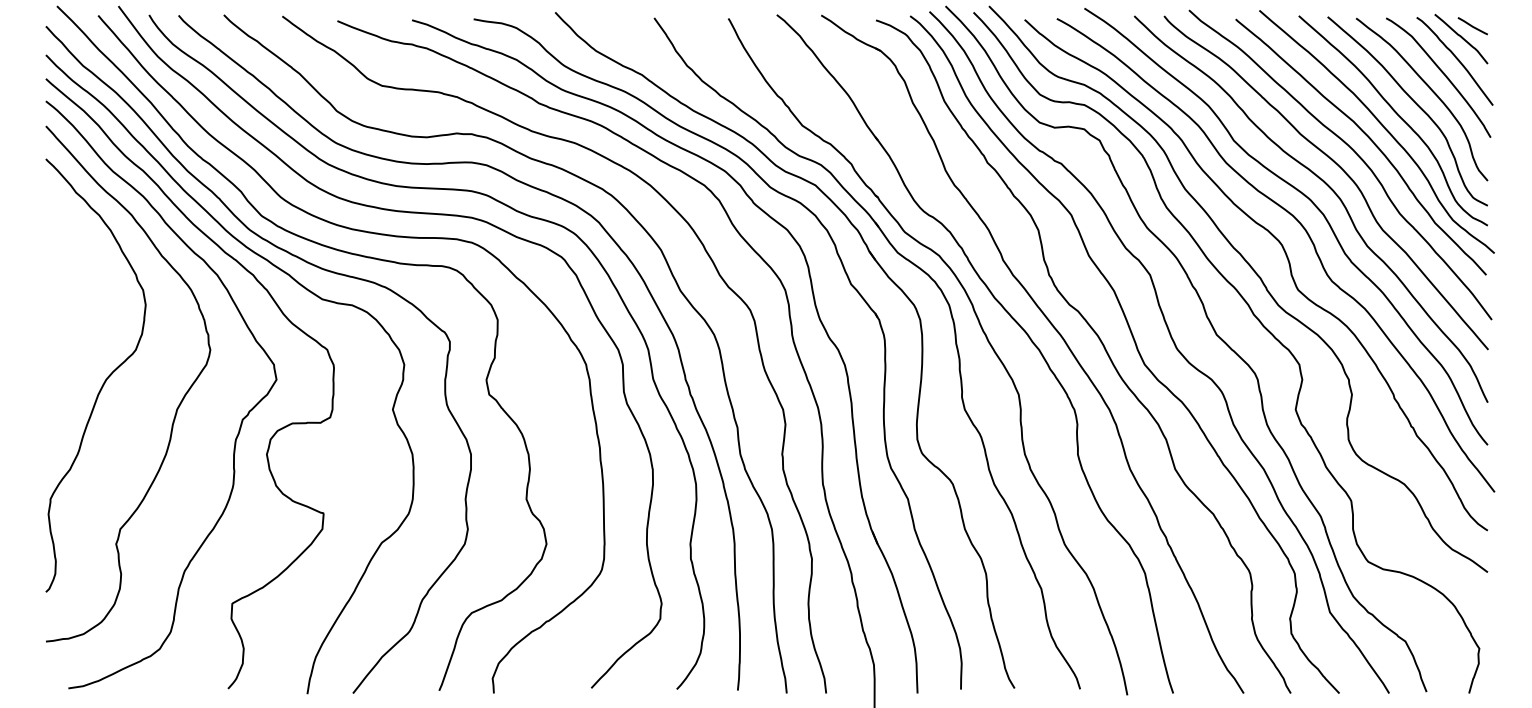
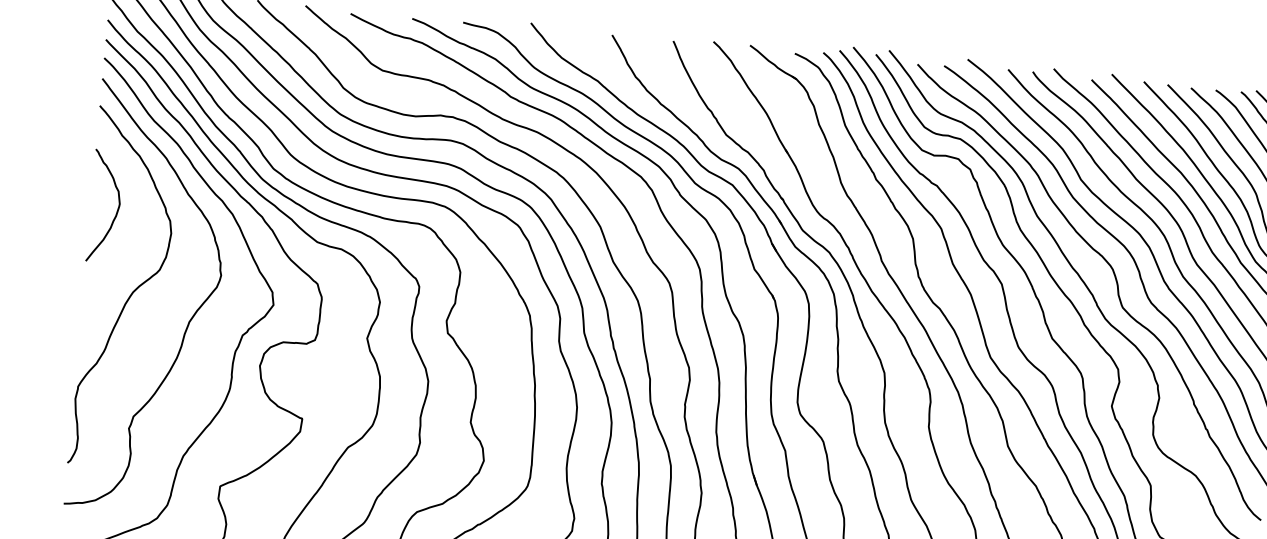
curve: (77, 284) -> (116, 211), added

